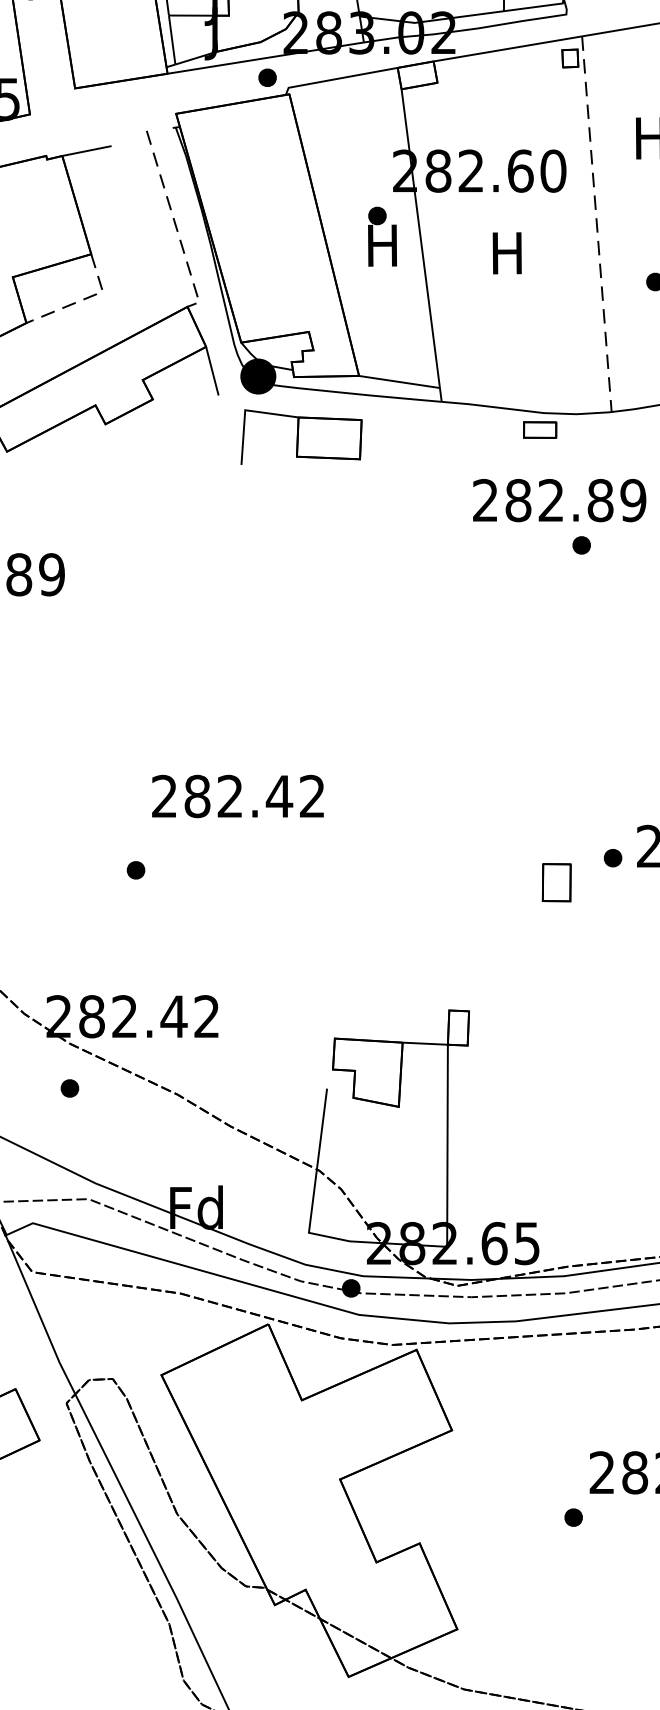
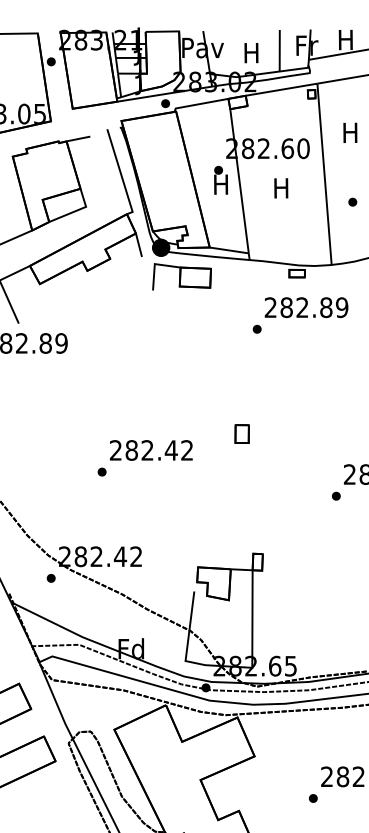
line: (176, 224) -> (121, 174), dashed -> solid
line: (596, 224) -> (324, 174), dashed -> solid
line: (82, 299) -> (76, 210), dashed -> solid
part: (580, 543) -> (256, 328), moved
part: (613, 856) -> (336, 495), moved
part: (134, 869) -> (101, 471), moved
part: (555, 881) -> (241, 433), moved
part: (68, 1088) -> (50, 578), moved

